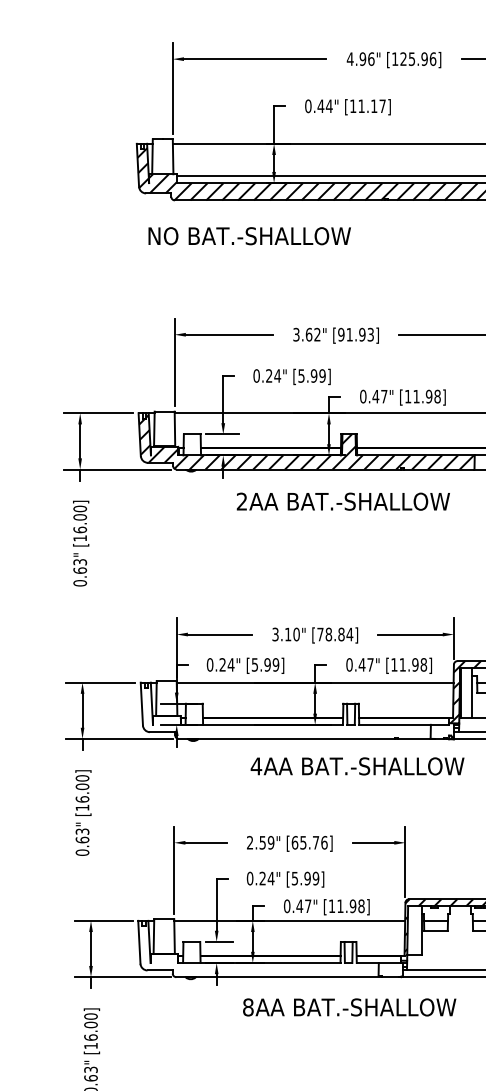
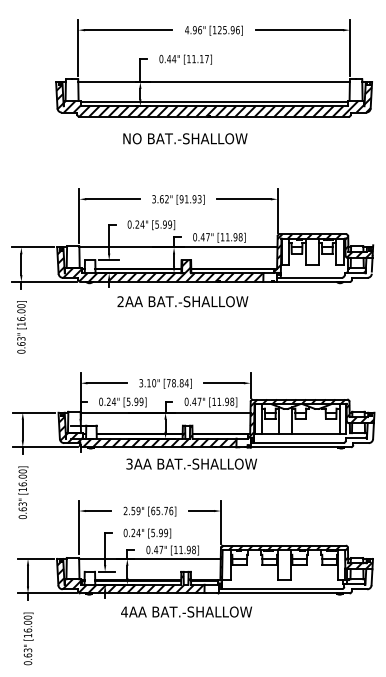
text: (249, 235) -> (185, 138), moved
hatch: (287, 709) -> (148, 429), added
text: (256, 765) -> (129, 463), 4AA -> 3AA
hatch: (259, 949) -> (131, 576), added
text: (248, 1006) -> (124, 611), 8AA -> 4AA

